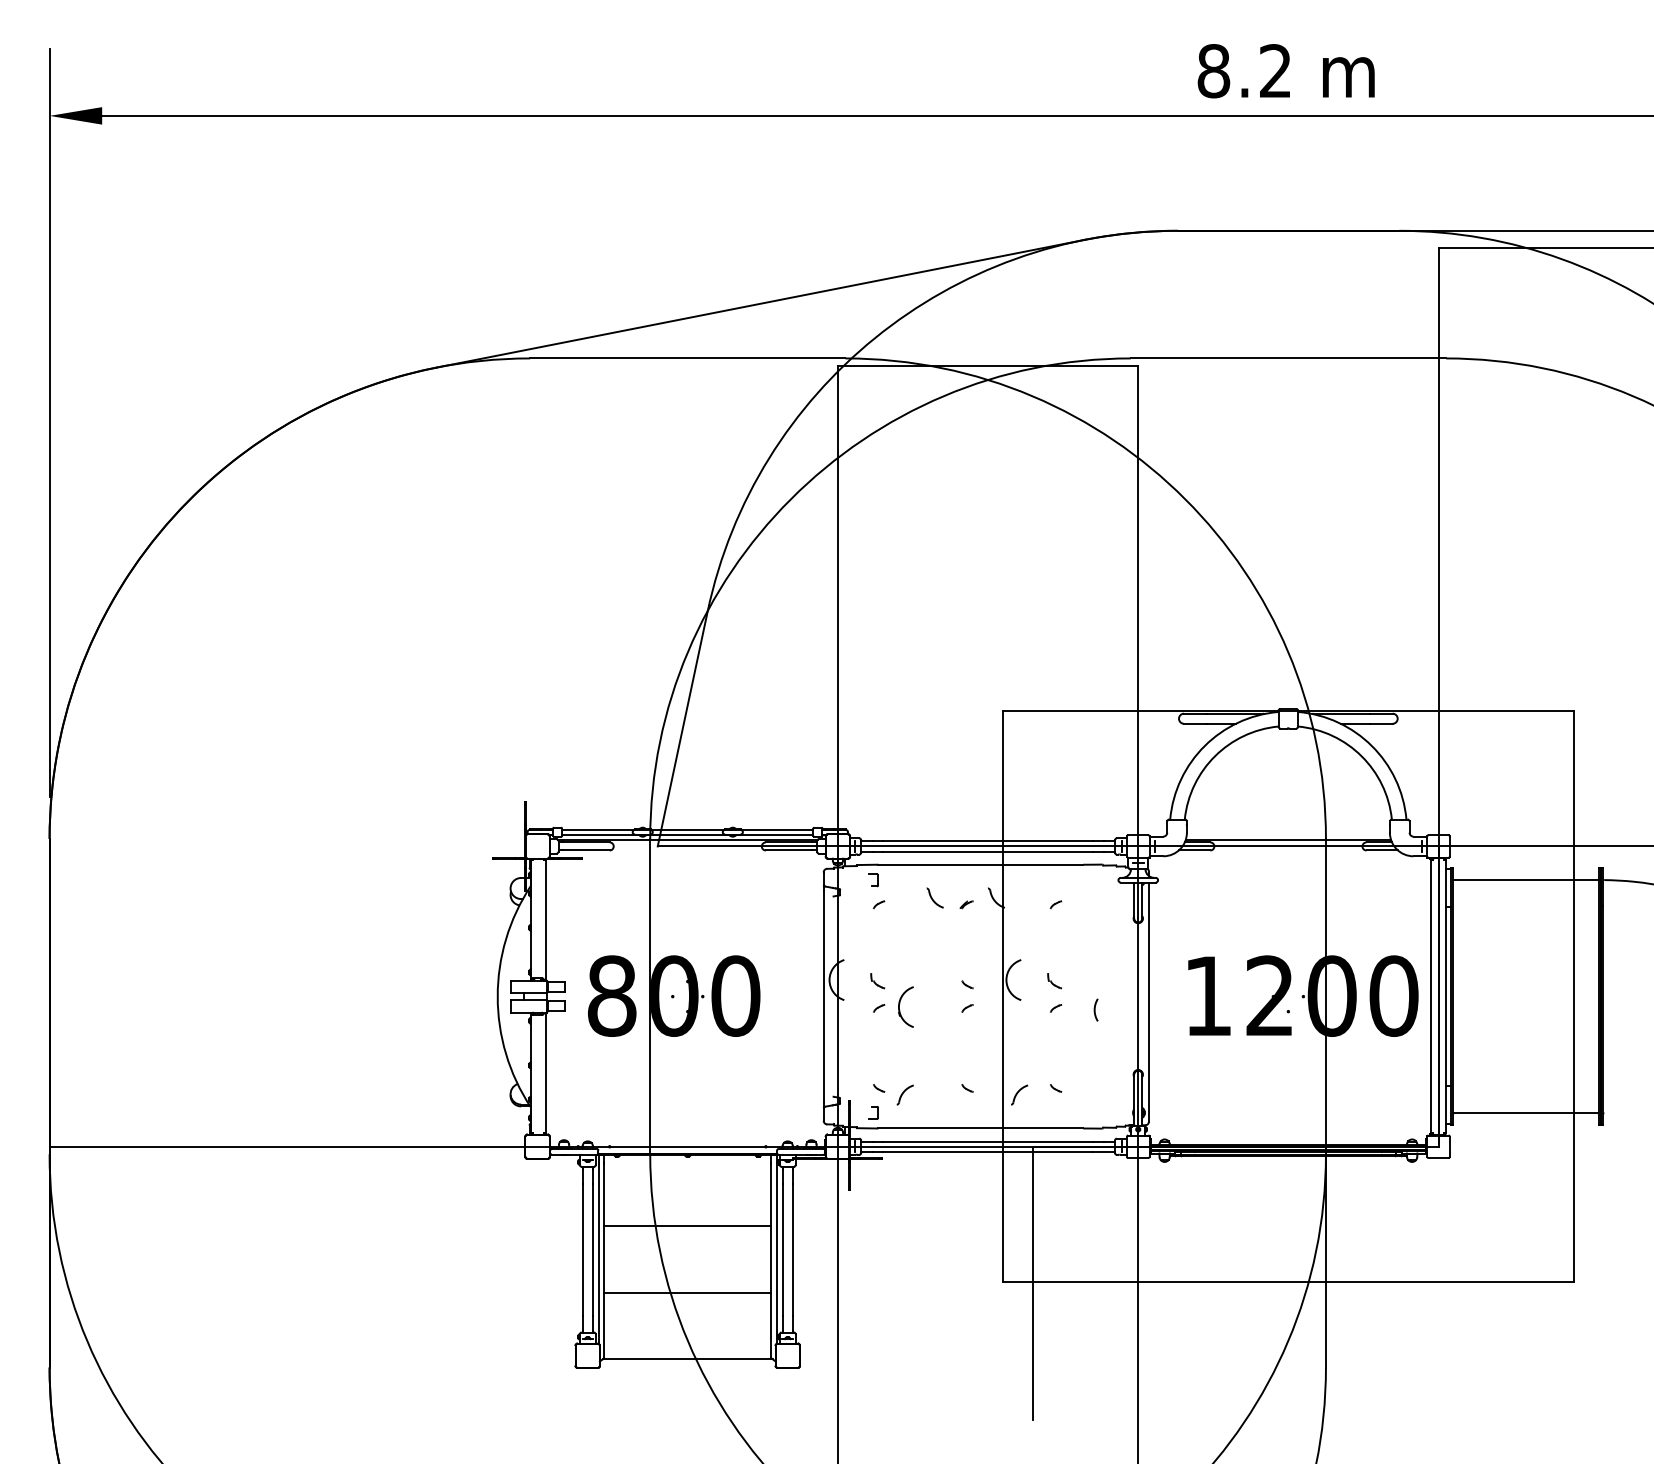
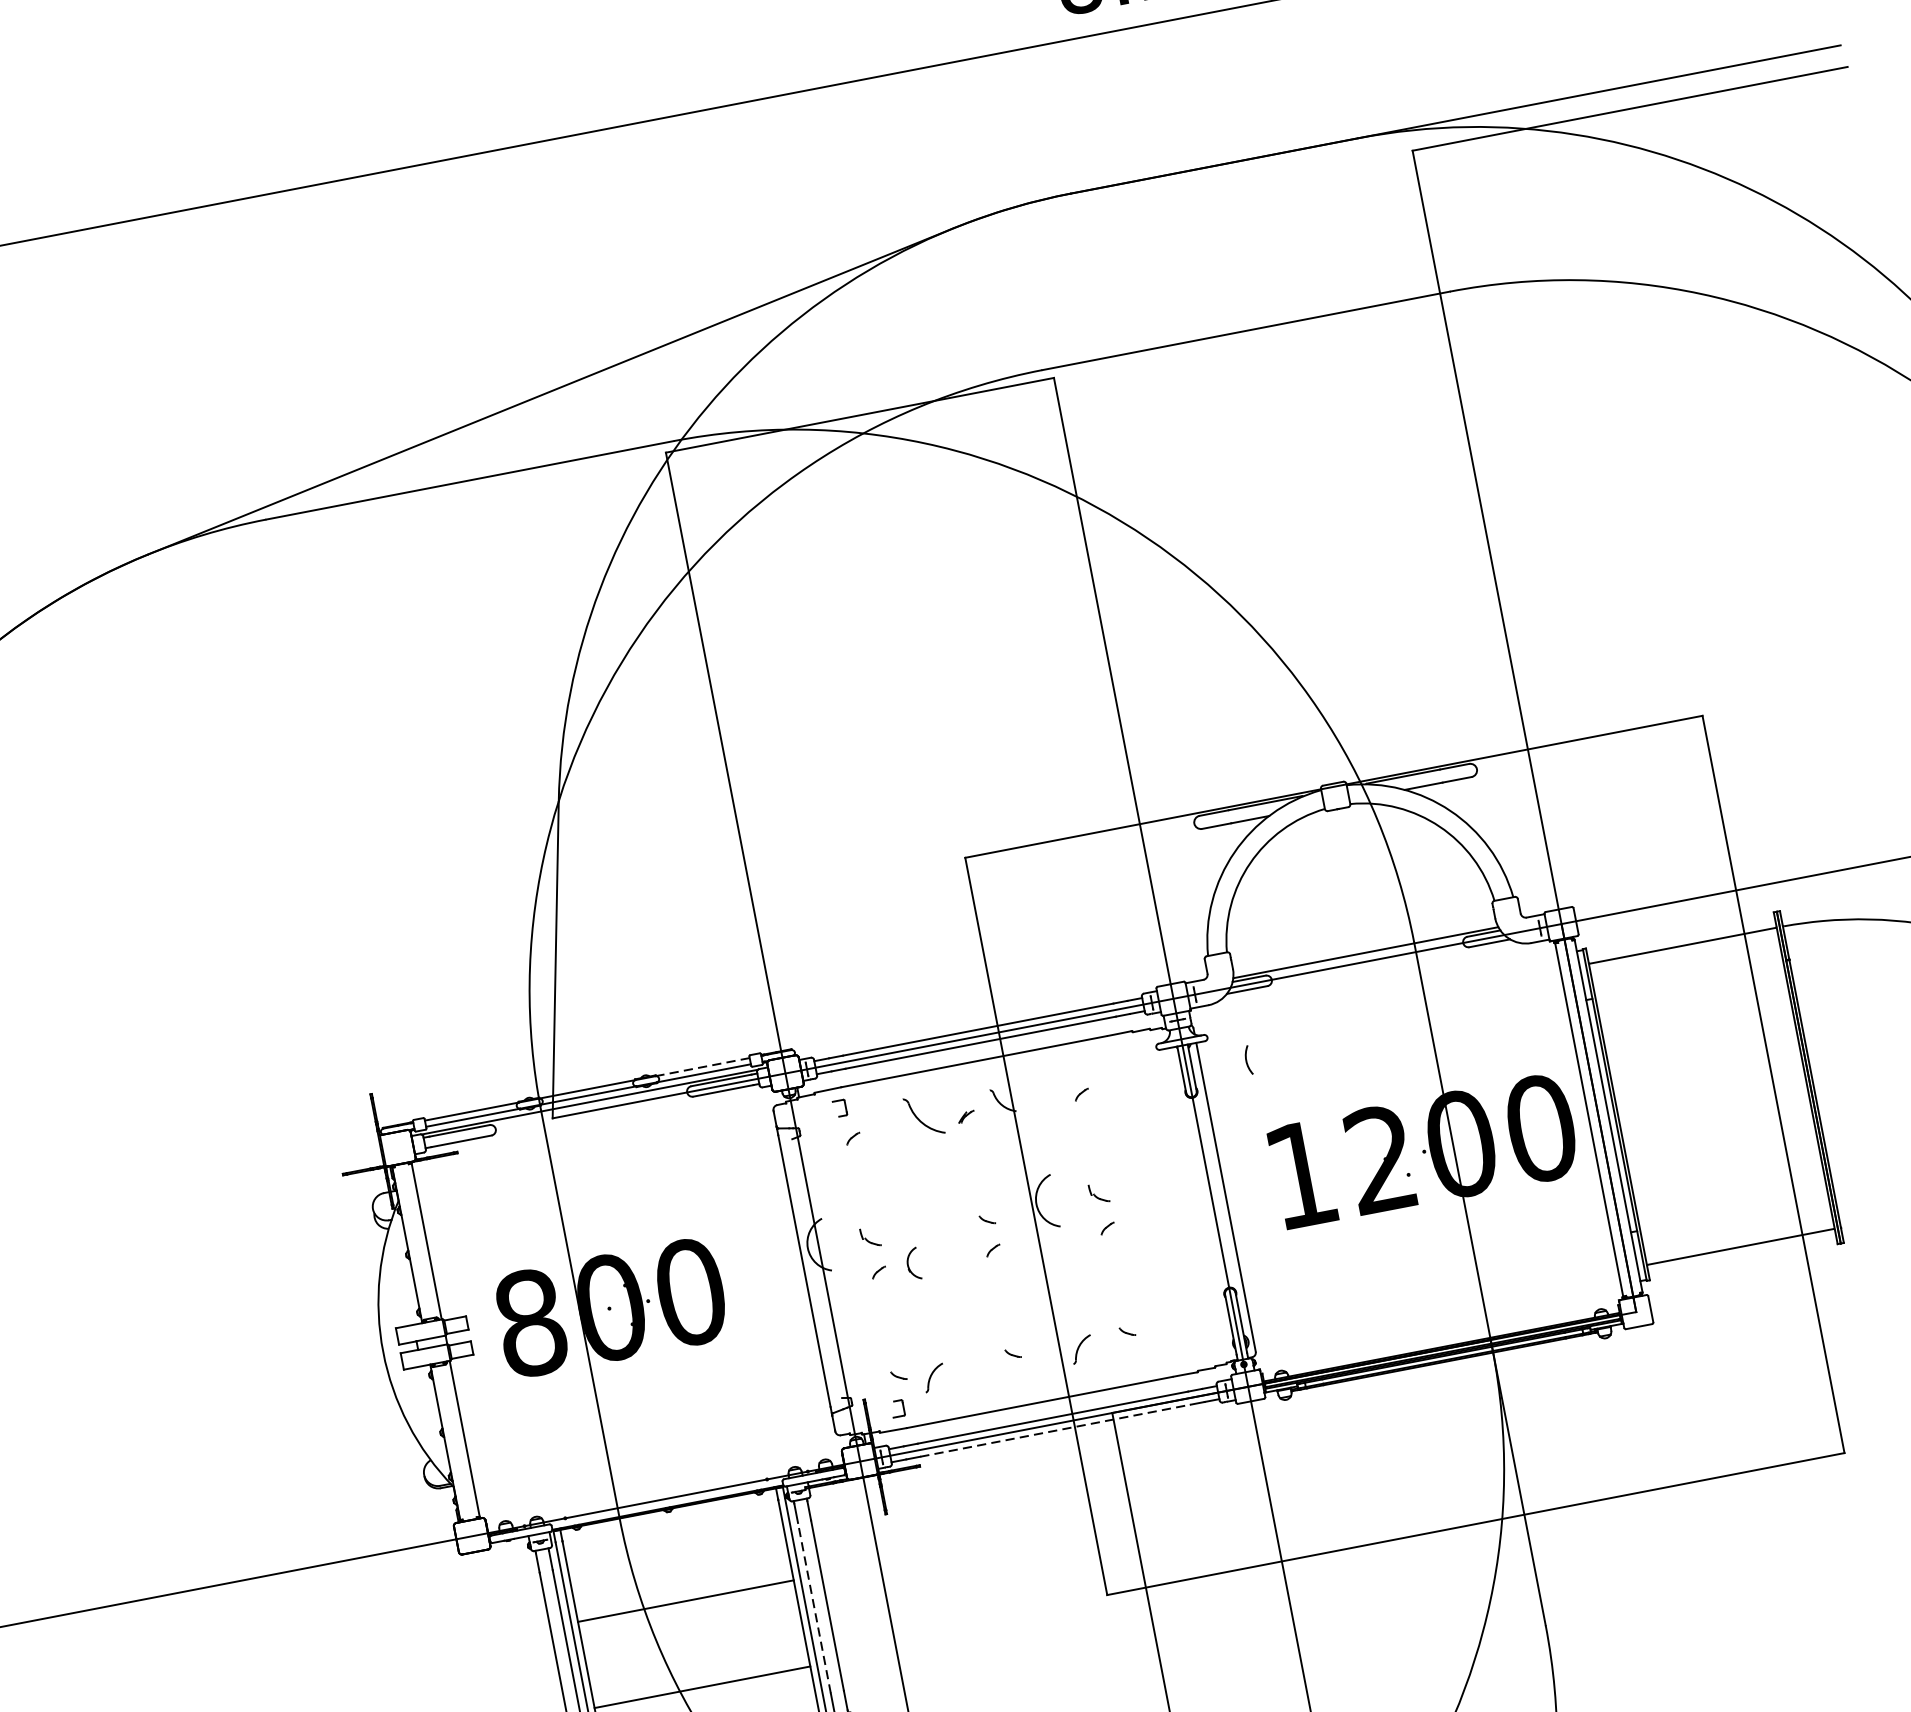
line: (776, 829) -> (701, 1066), solid -> dashed
part: (934, 897) -> (922, 1115), size x1.6
part: (905, 1006) -> (912, 1263), size x0.6
arc: (1095, 1009) -> (1247, 1059), moved
line: (988, 1151) -> (1055, 1430), solid -> dashed
line: (782, 1249) -> (814, 1608), solid -> dashed

